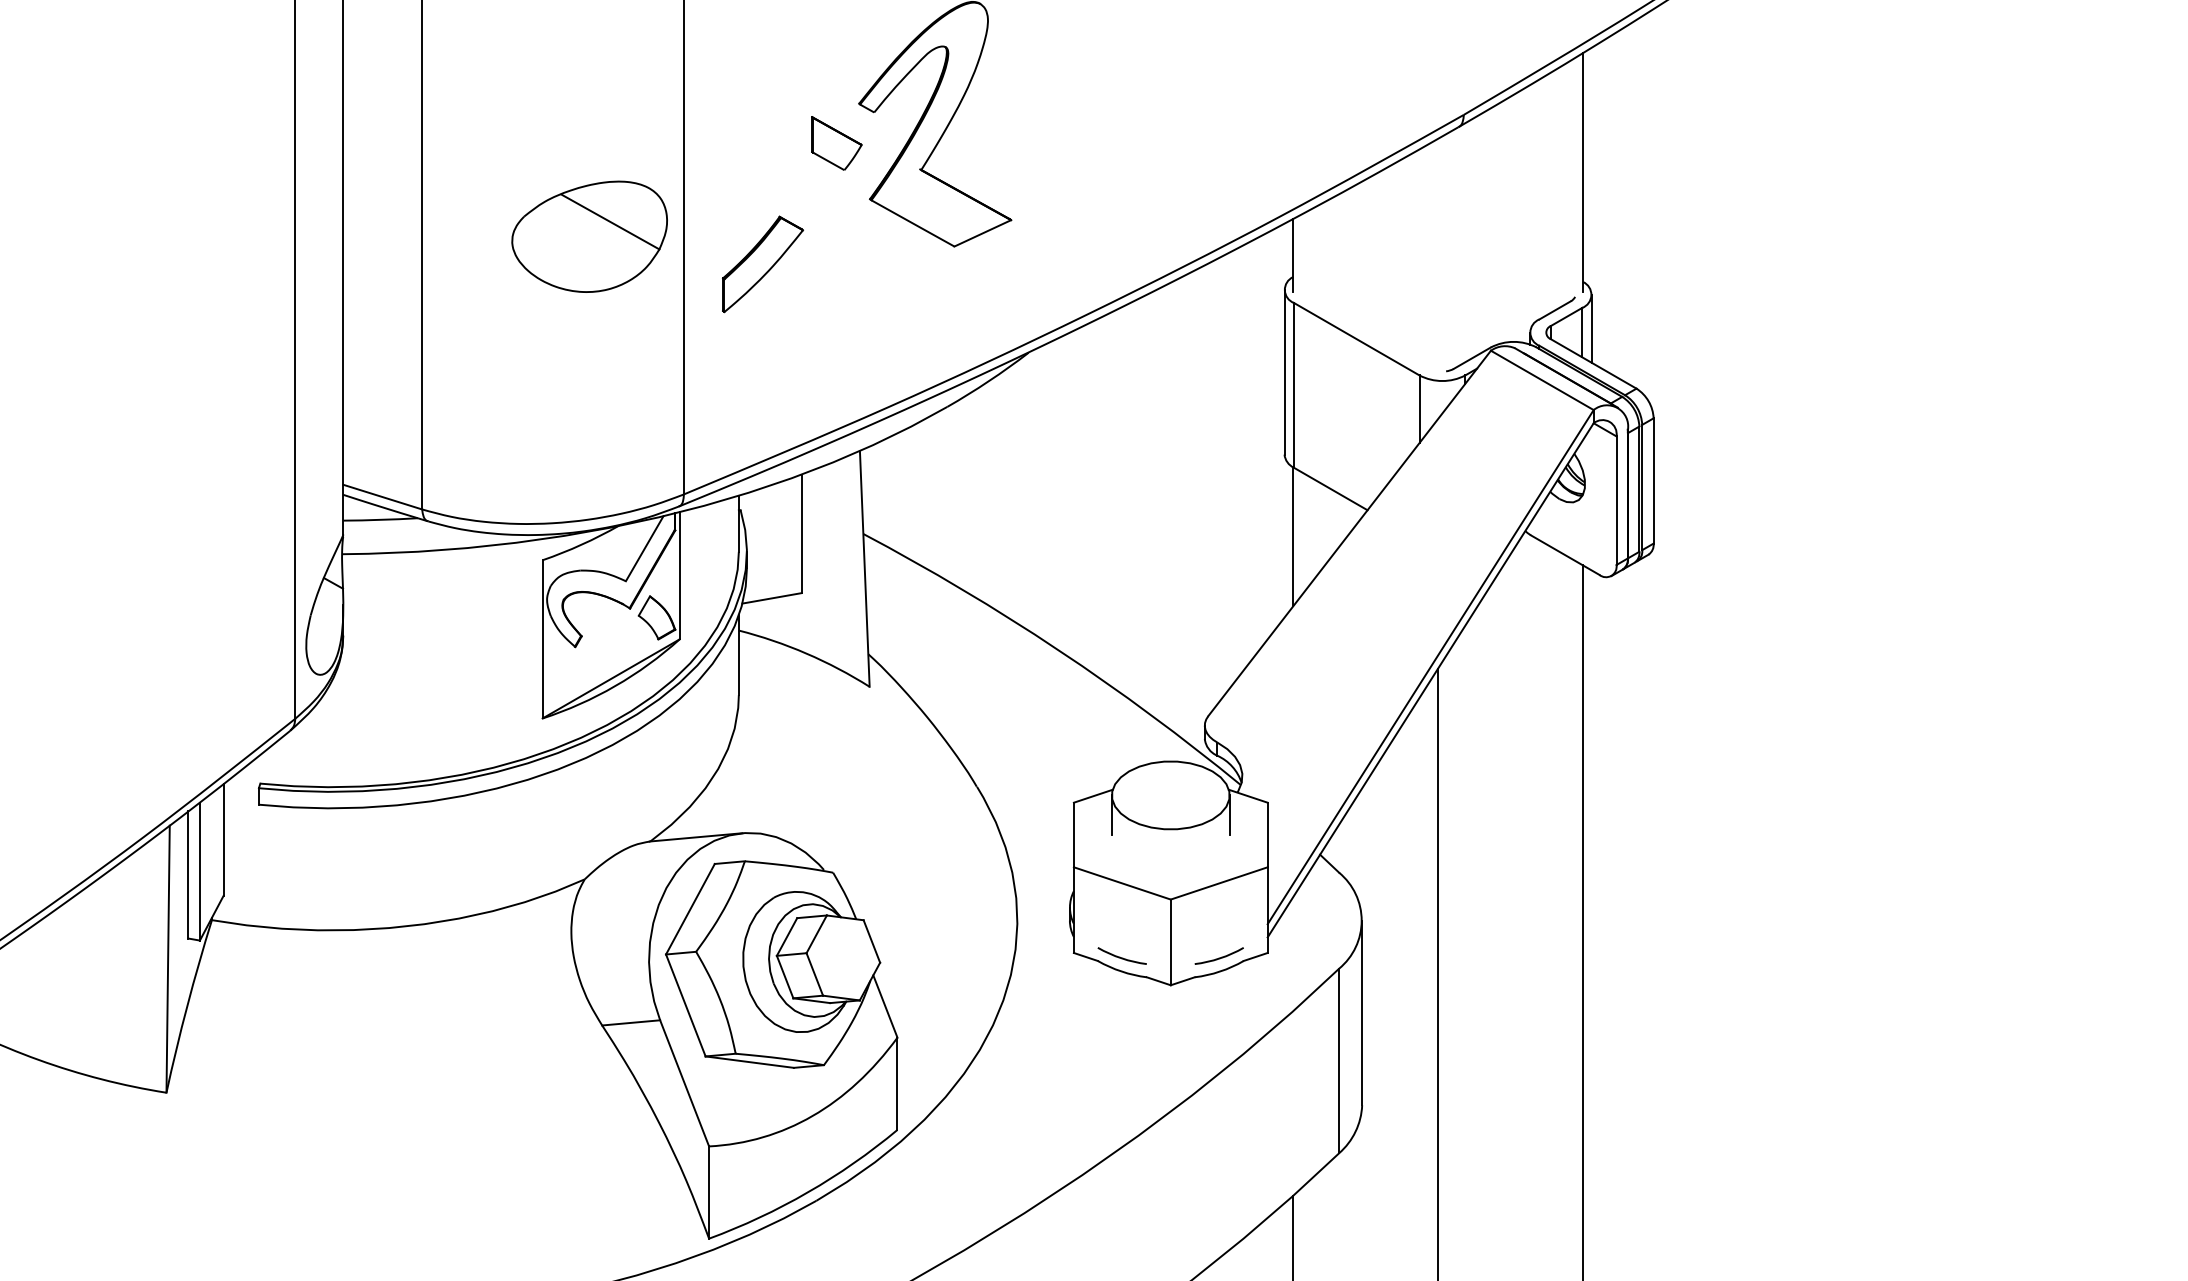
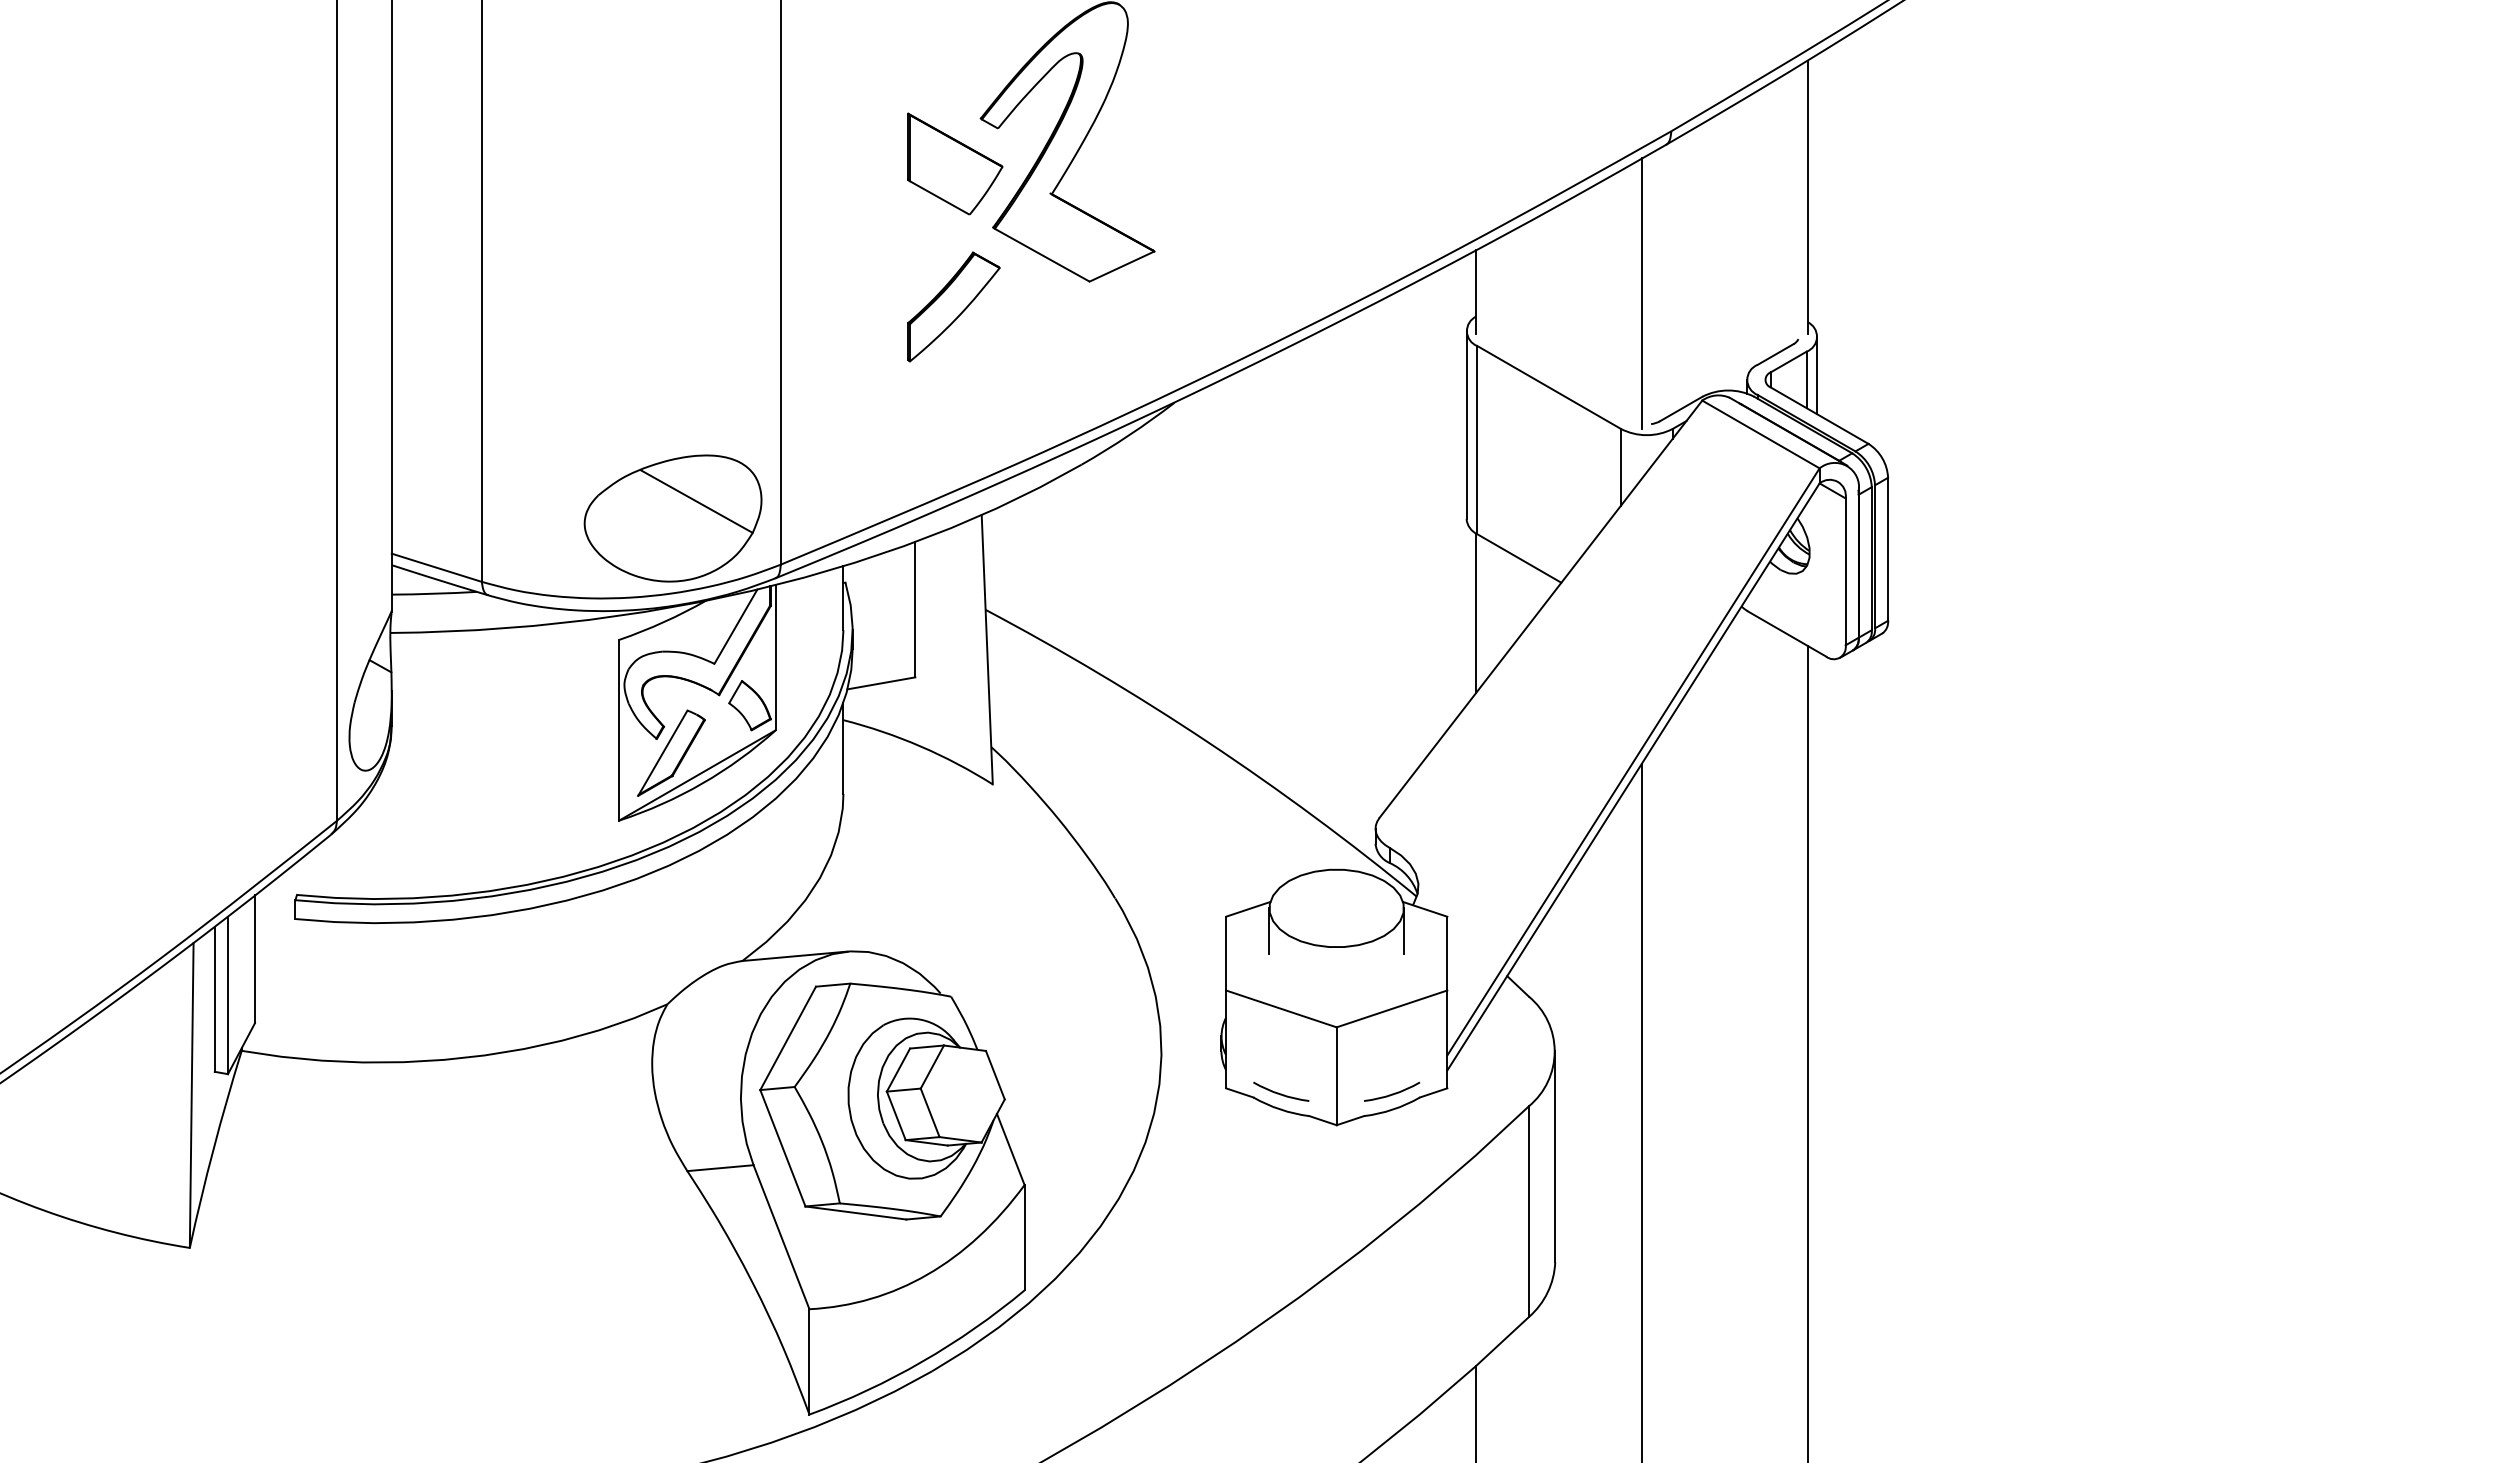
part: (836, 143) -> (955, 163), size x1.67
part: (589, 236) -> (672, 518), moved
line: (1437, 256) -> (1641, 293), added
part: (762, 263) -> (953, 306), moved
part: (588, 658) -> (671, 752), added

